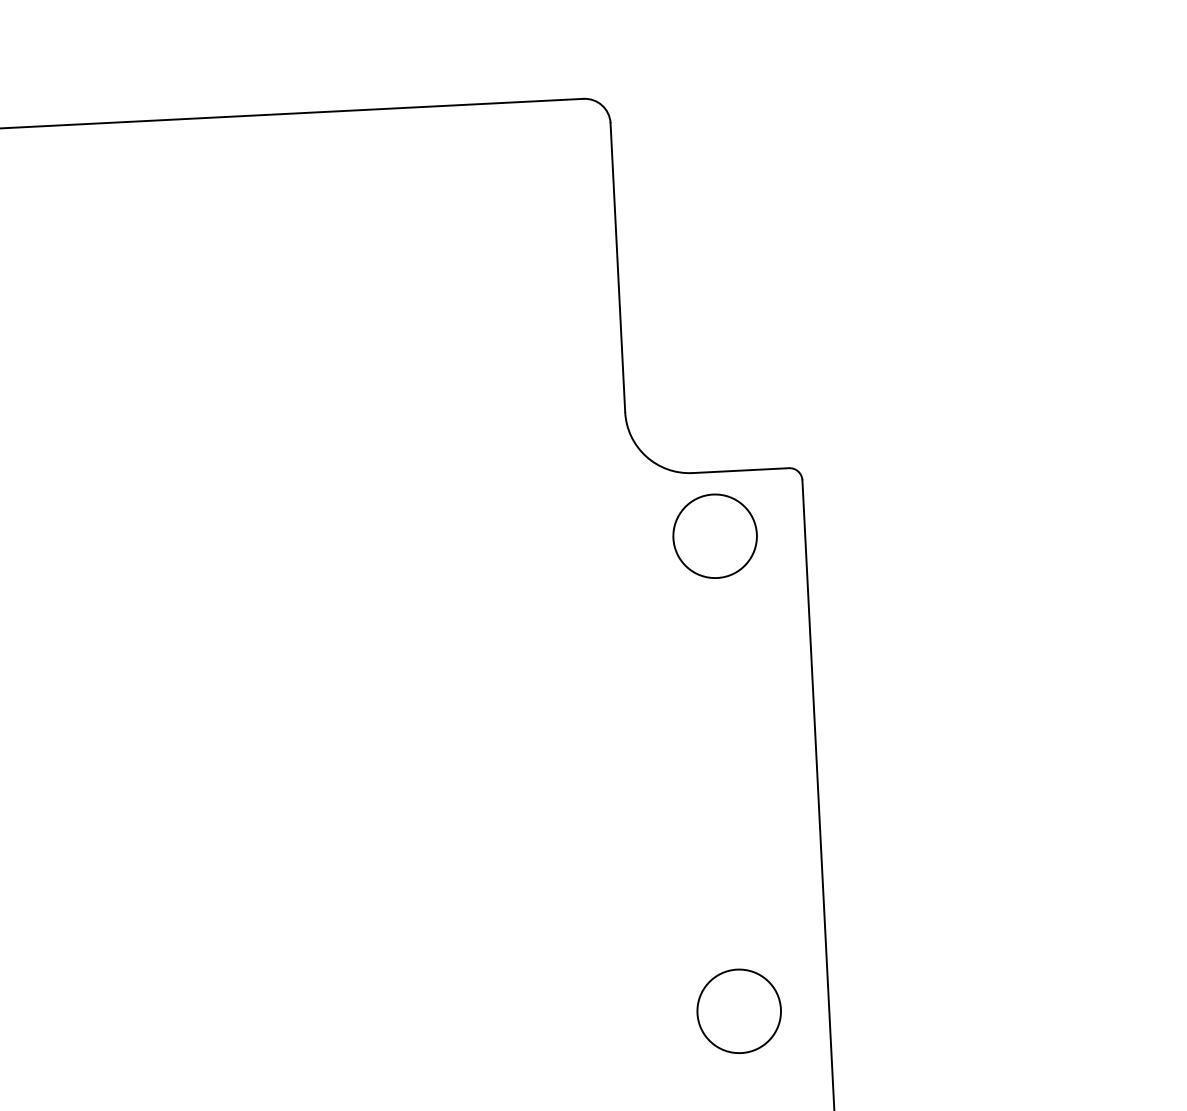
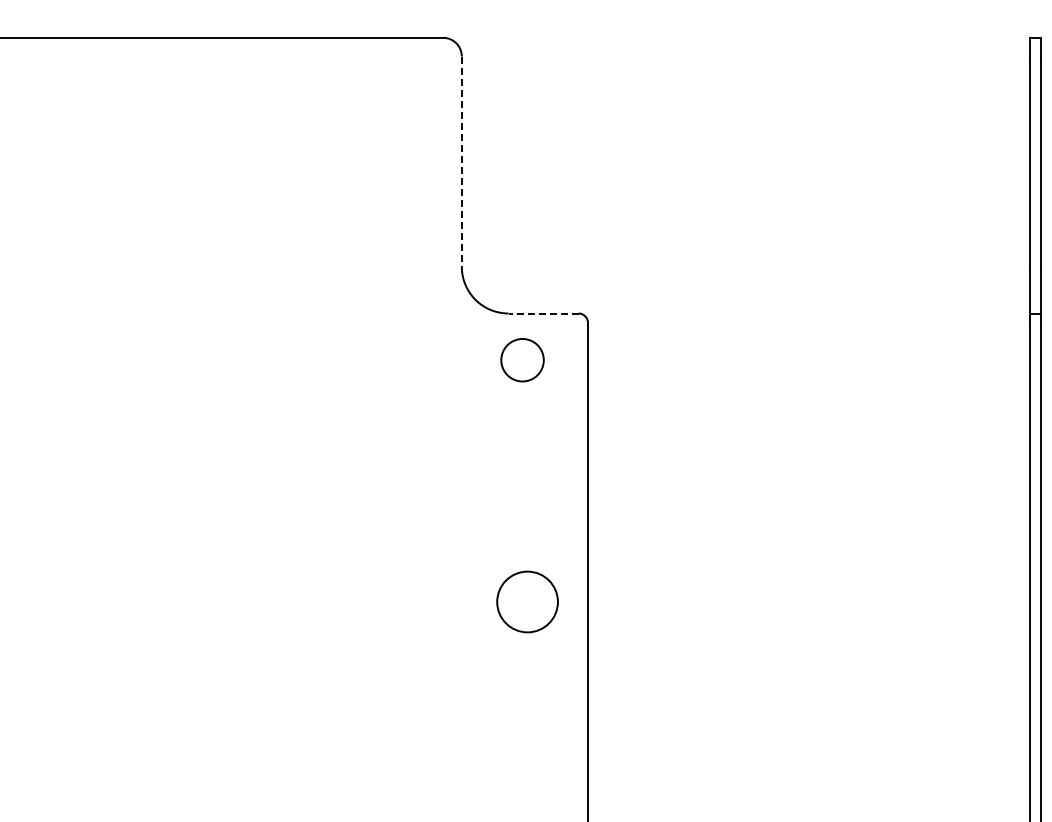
line: (617, 268) -> (461, 162), solid -> dashed
line: (740, 470) -> (543, 313), solid -> dashed
circle: (715, 535) -> (522, 359), size x0.7
circle: (739, 1010) -> (527, 601), moved

